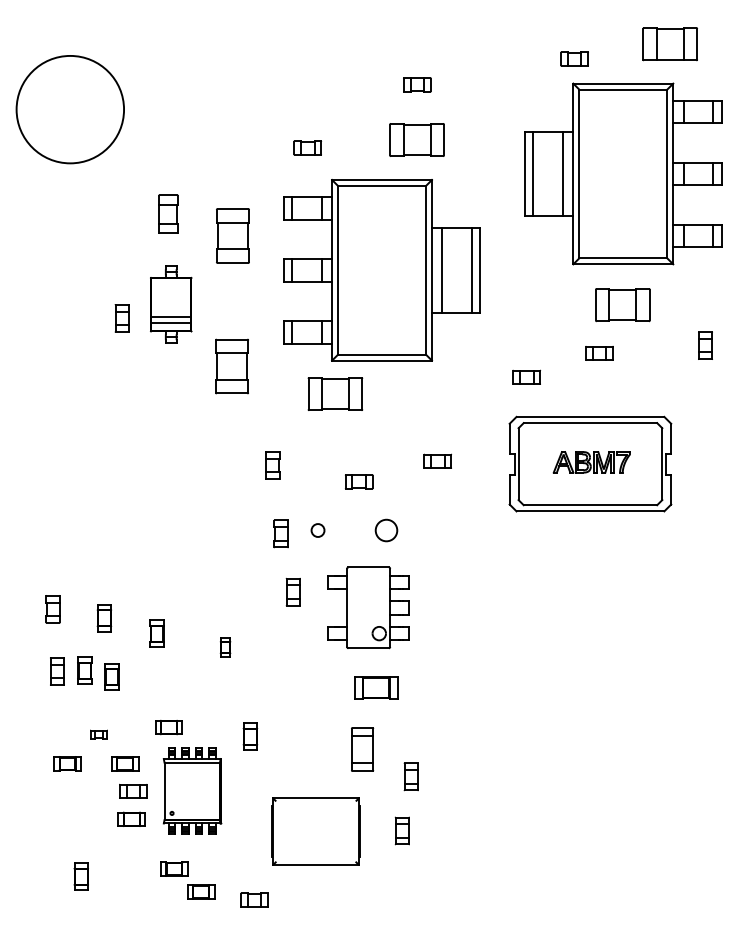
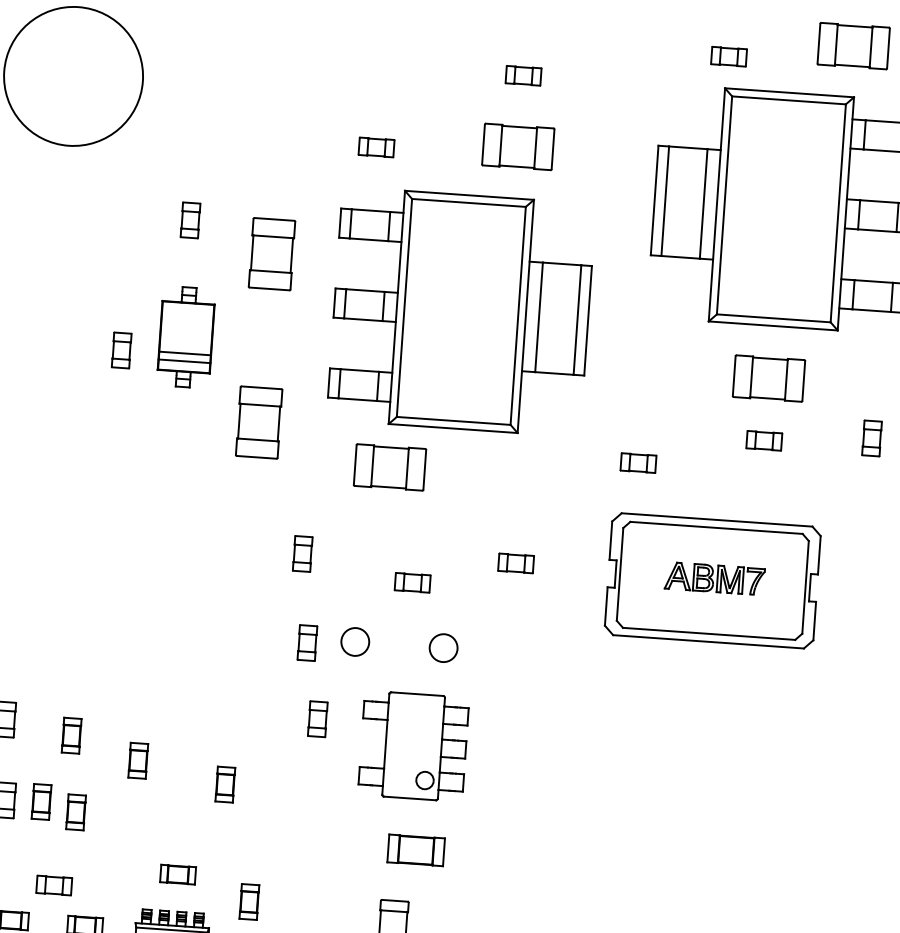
part: (167, 214) -> (189, 220), size x0.71
part: (599, 353) -> (764, 440), moved
circle: (317, 530) -> (354, 641), size x1.67
part: (225, 647) -> (225, 784), size x1.43
part: (168, 727) -> (177, 874), moved
part: (98, 734) -> (53, 885), size x1.67

